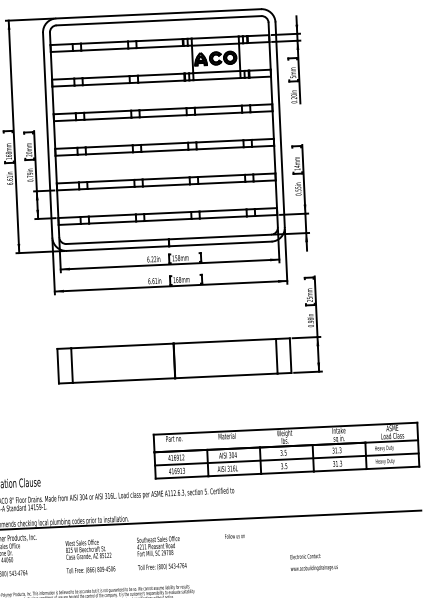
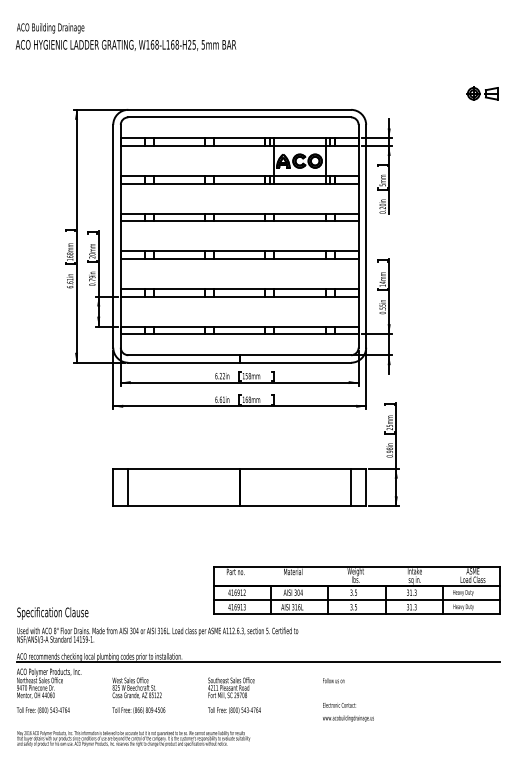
text: (234, 535) -> (333, 680), moved
text: (161, 553) -> (234, 695), moved
text: (314, 562) -> (348, 712), moved

